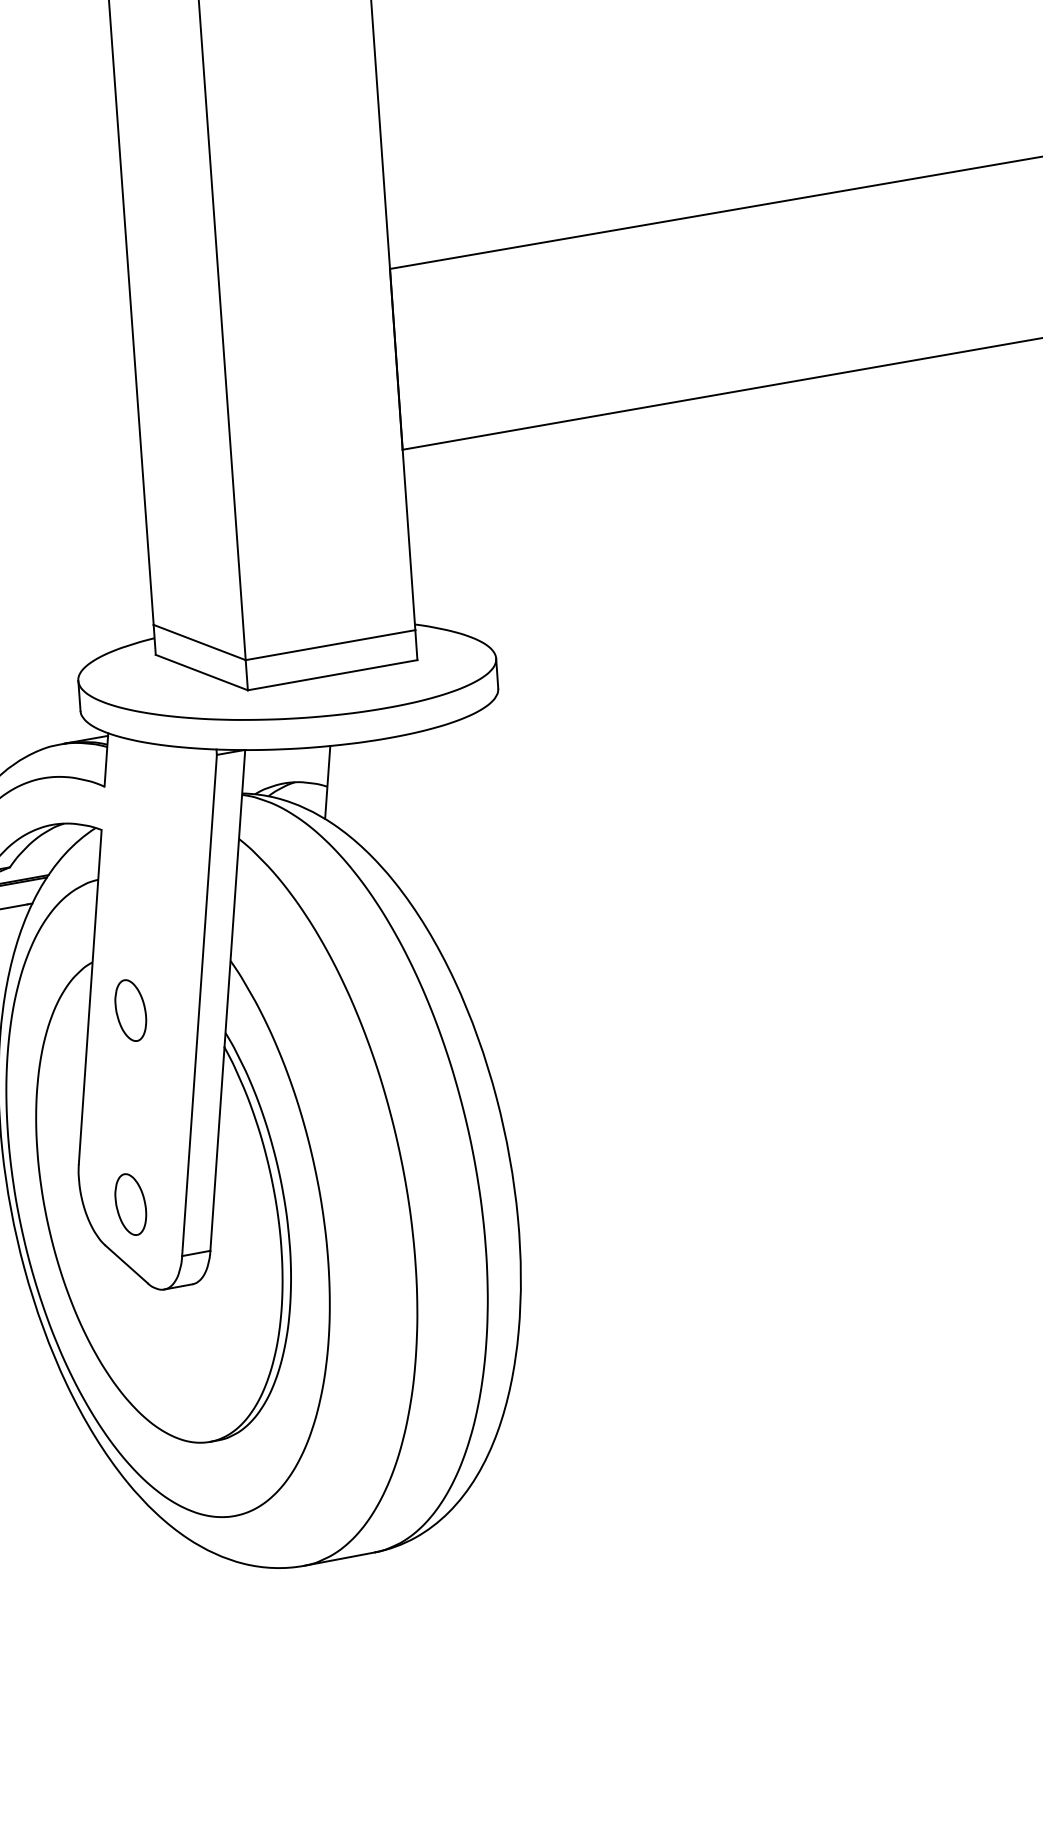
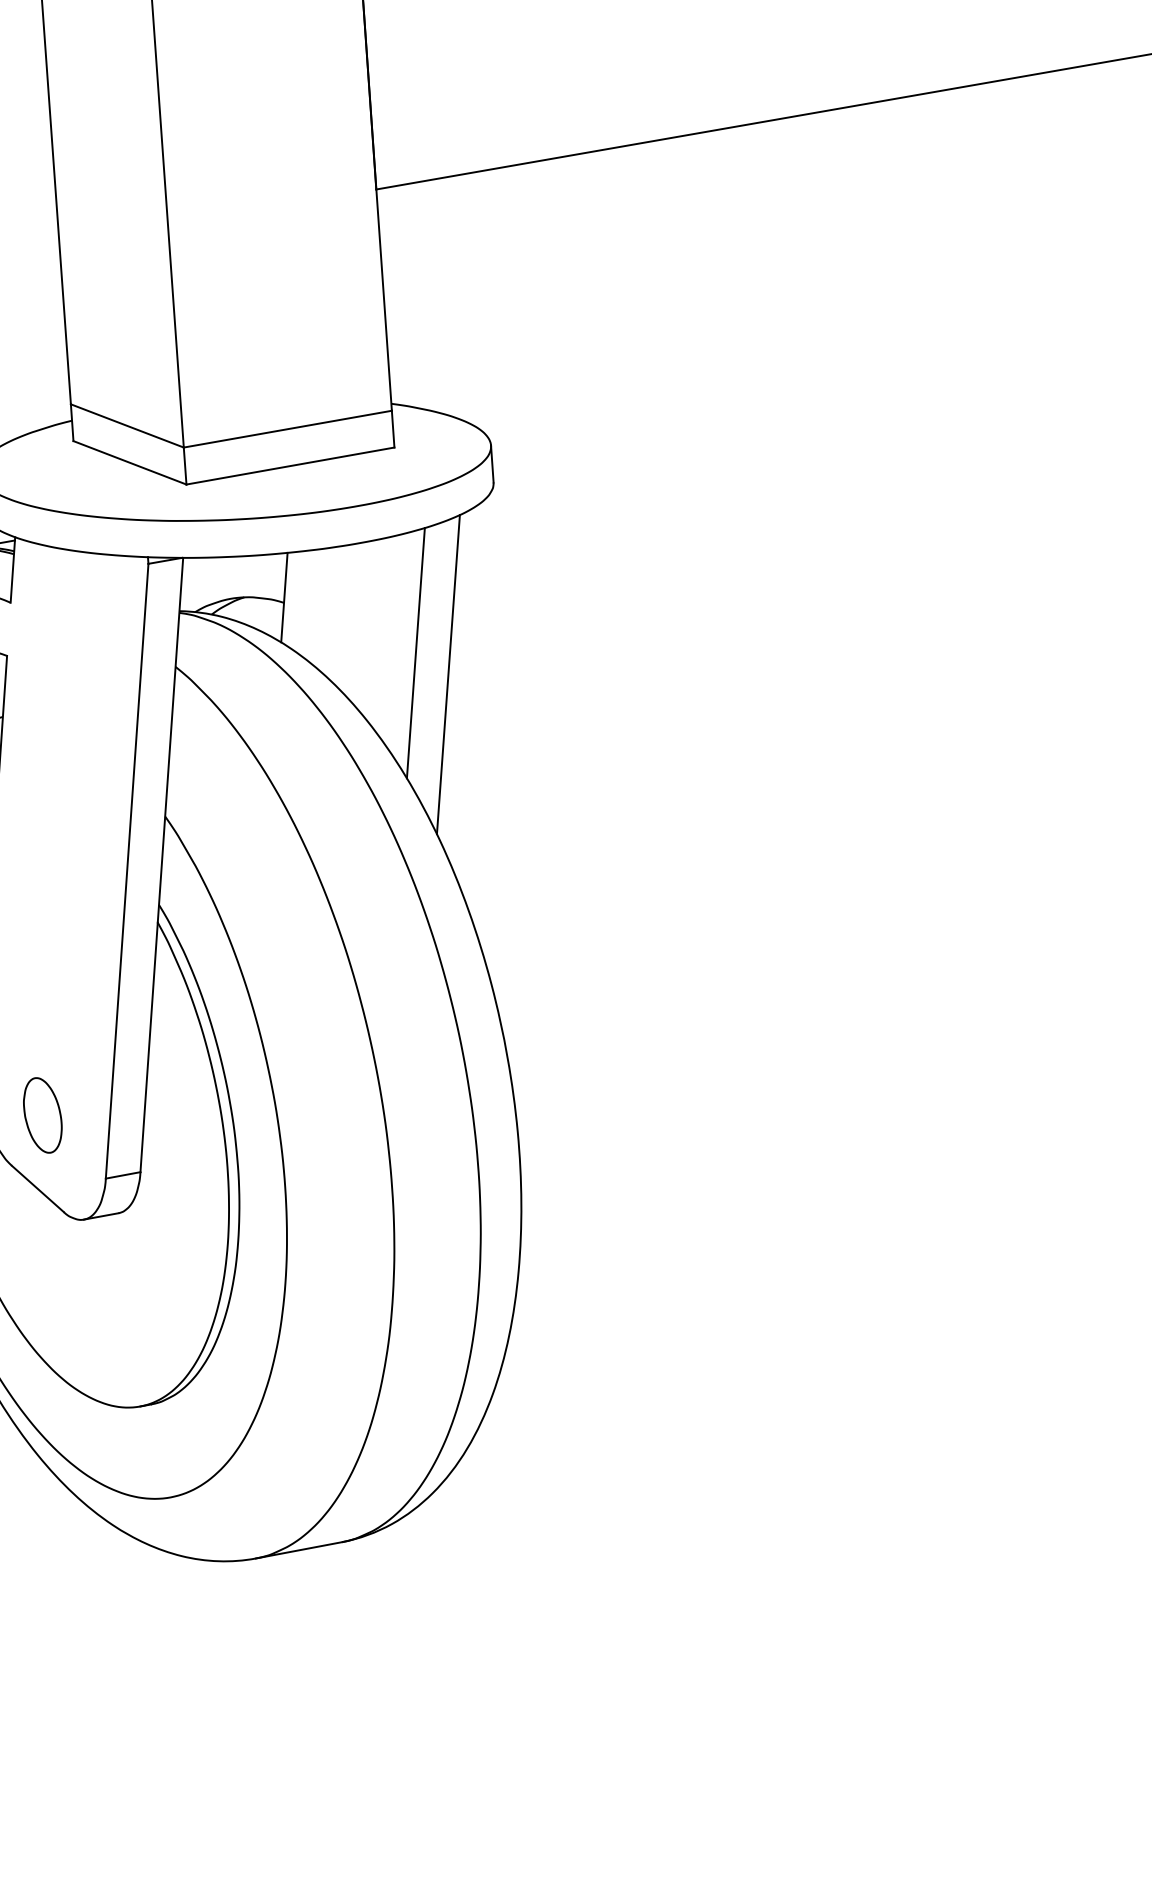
line: (434, 827) -> (415, 652), added
line: (461, 845) -> (448, 674), added
part: (130, 1010) -> (42, 877), removed

